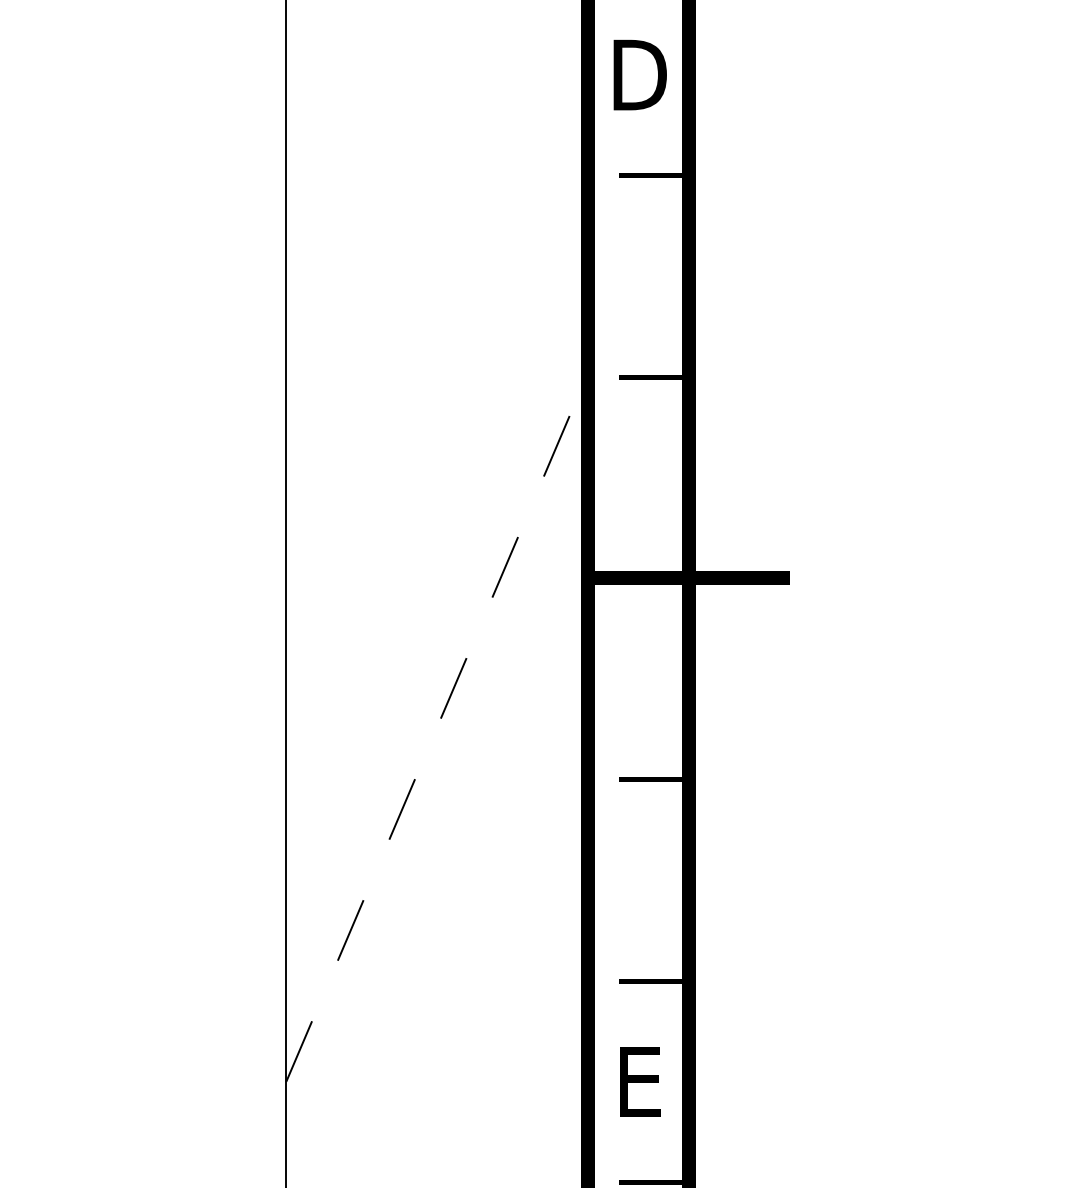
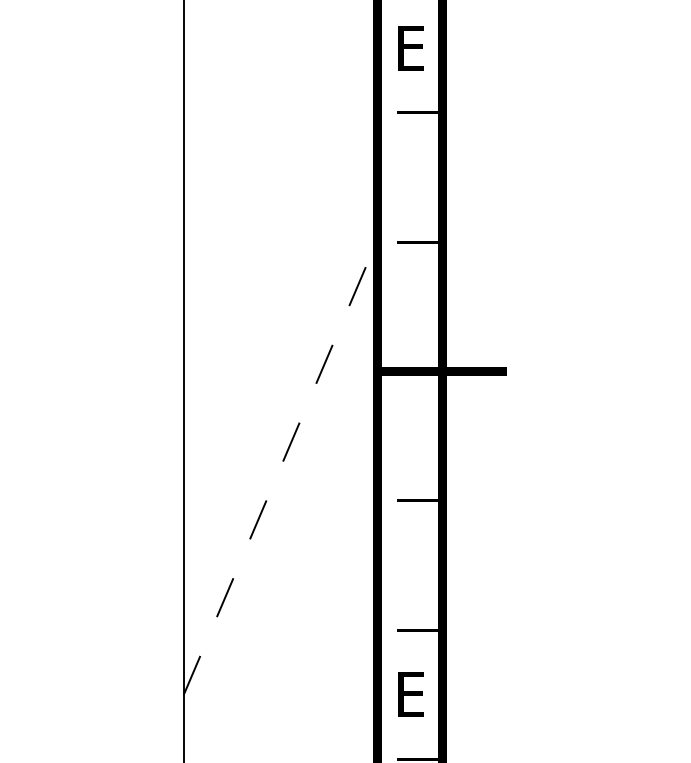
text: (640, 74) -> (411, 47), D -> E

